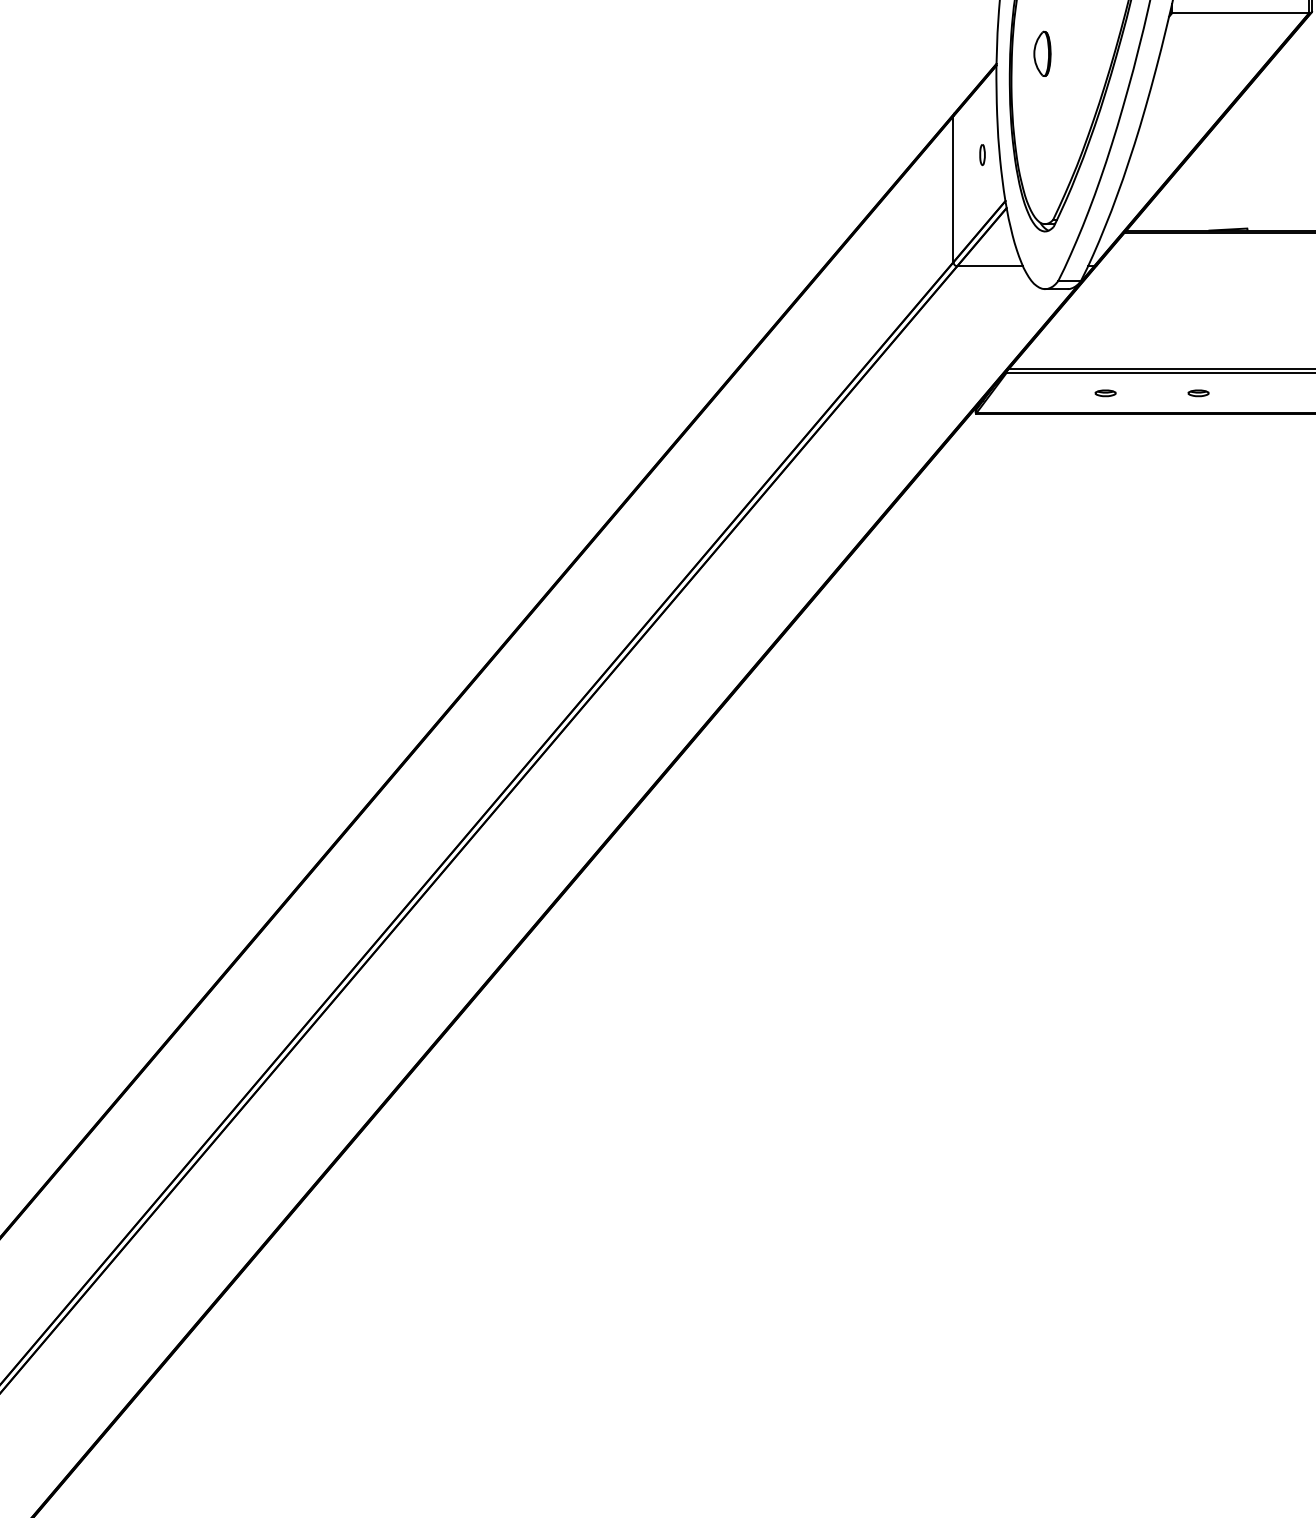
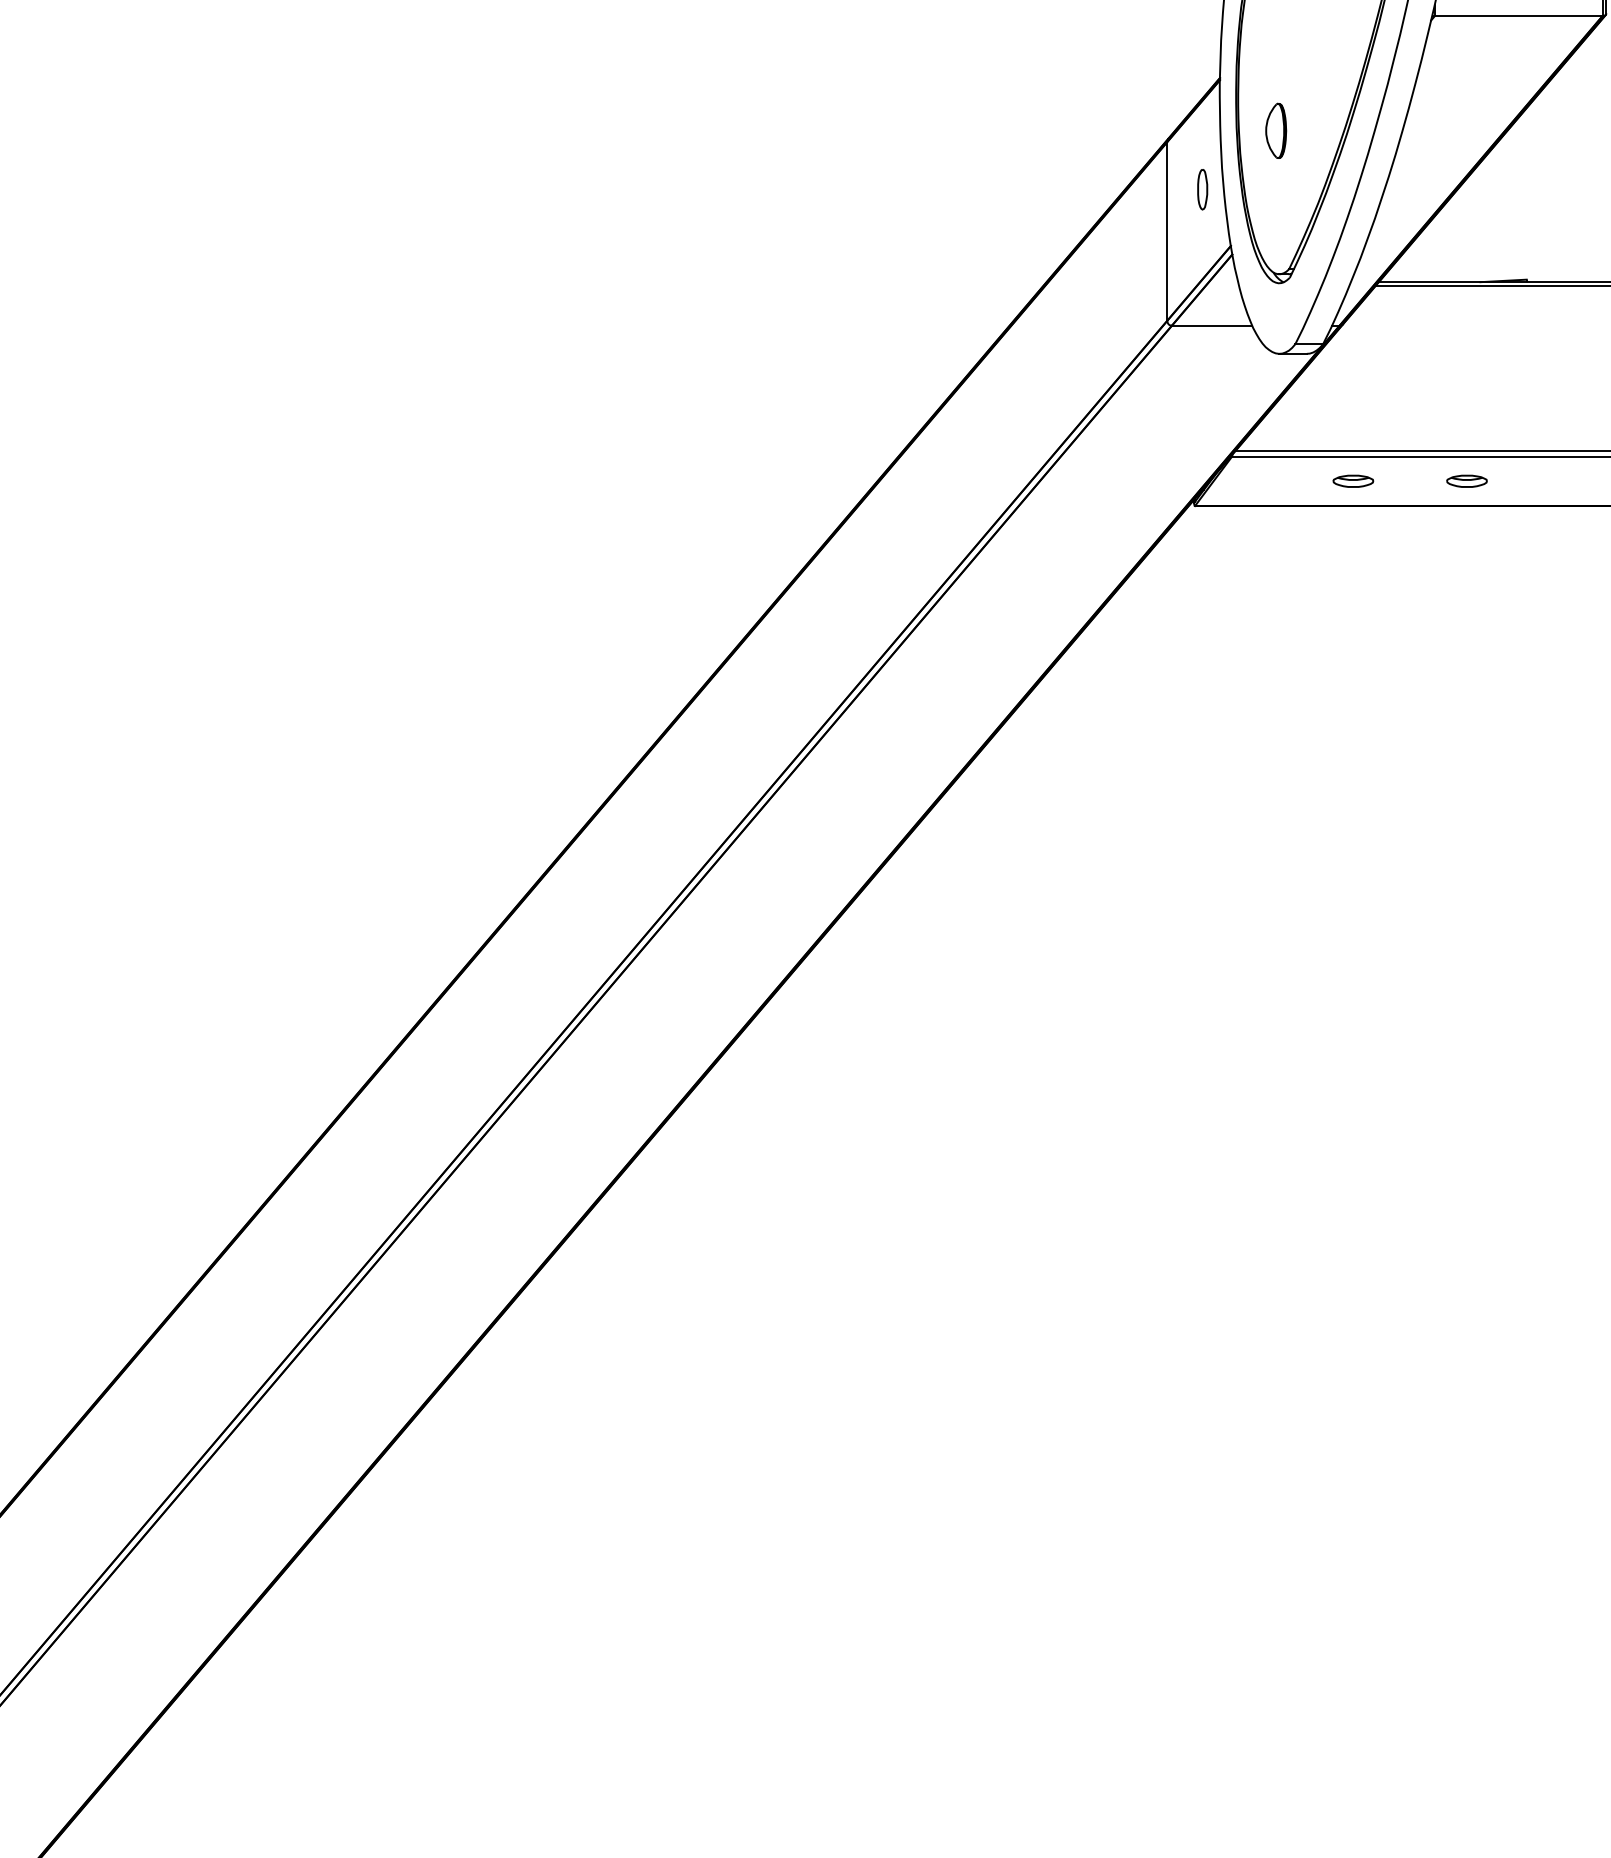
part: (1042, 53) -> (1276, 130), moved
part: (982, 154) -> (1202, 189), size x1.6
part: (1105, 393) -> (1353, 481), size x1.6
part: (1198, 393) -> (1467, 481), size x1.6

